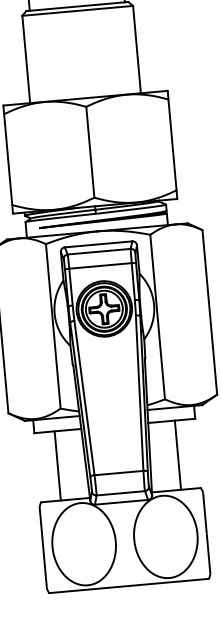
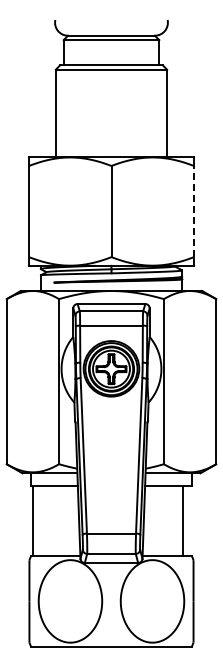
line: (172, 144) -> (193, 211), solid -> dashed
line: (177, 454) -> (182, 520), moved
line: (58, 465) -> (33, 520), moved

